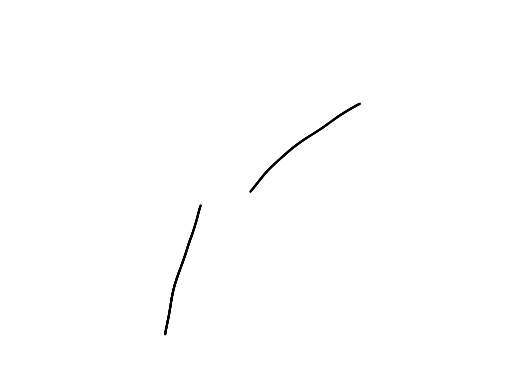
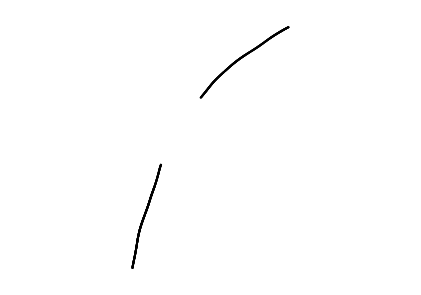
part: (304, 147) -> (244, 62), moved

